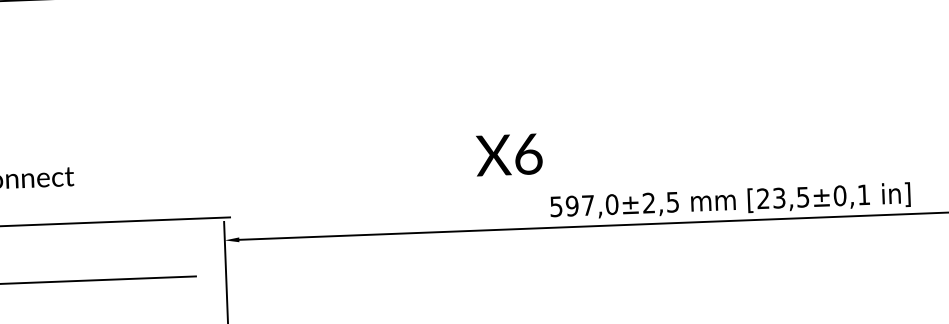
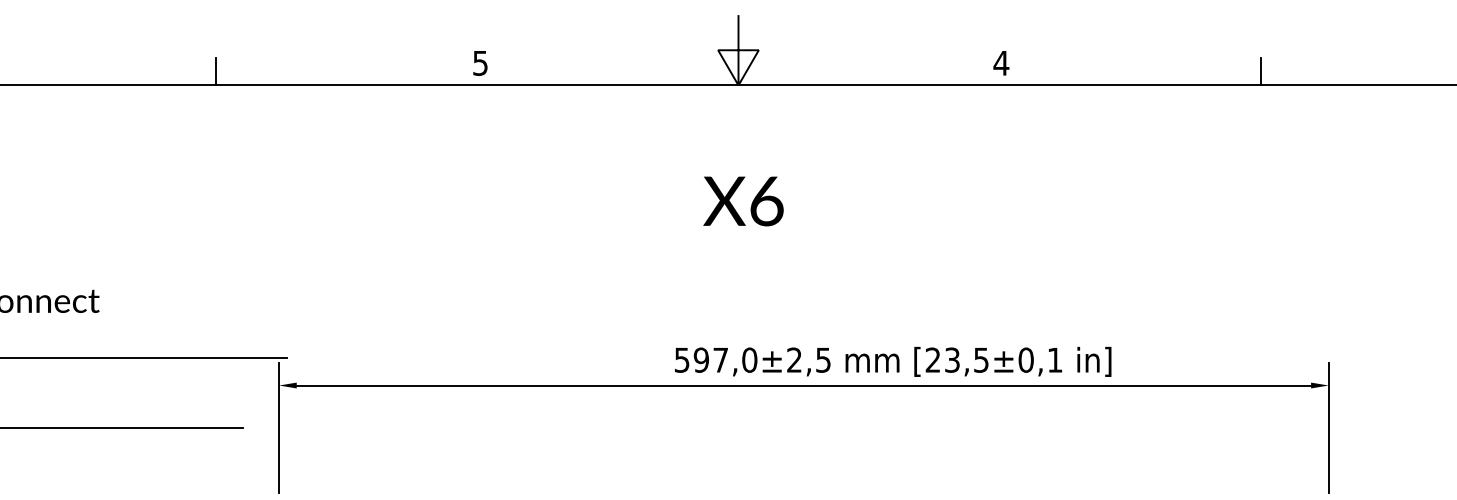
text: (509, 155) -> (743, 201), moved

